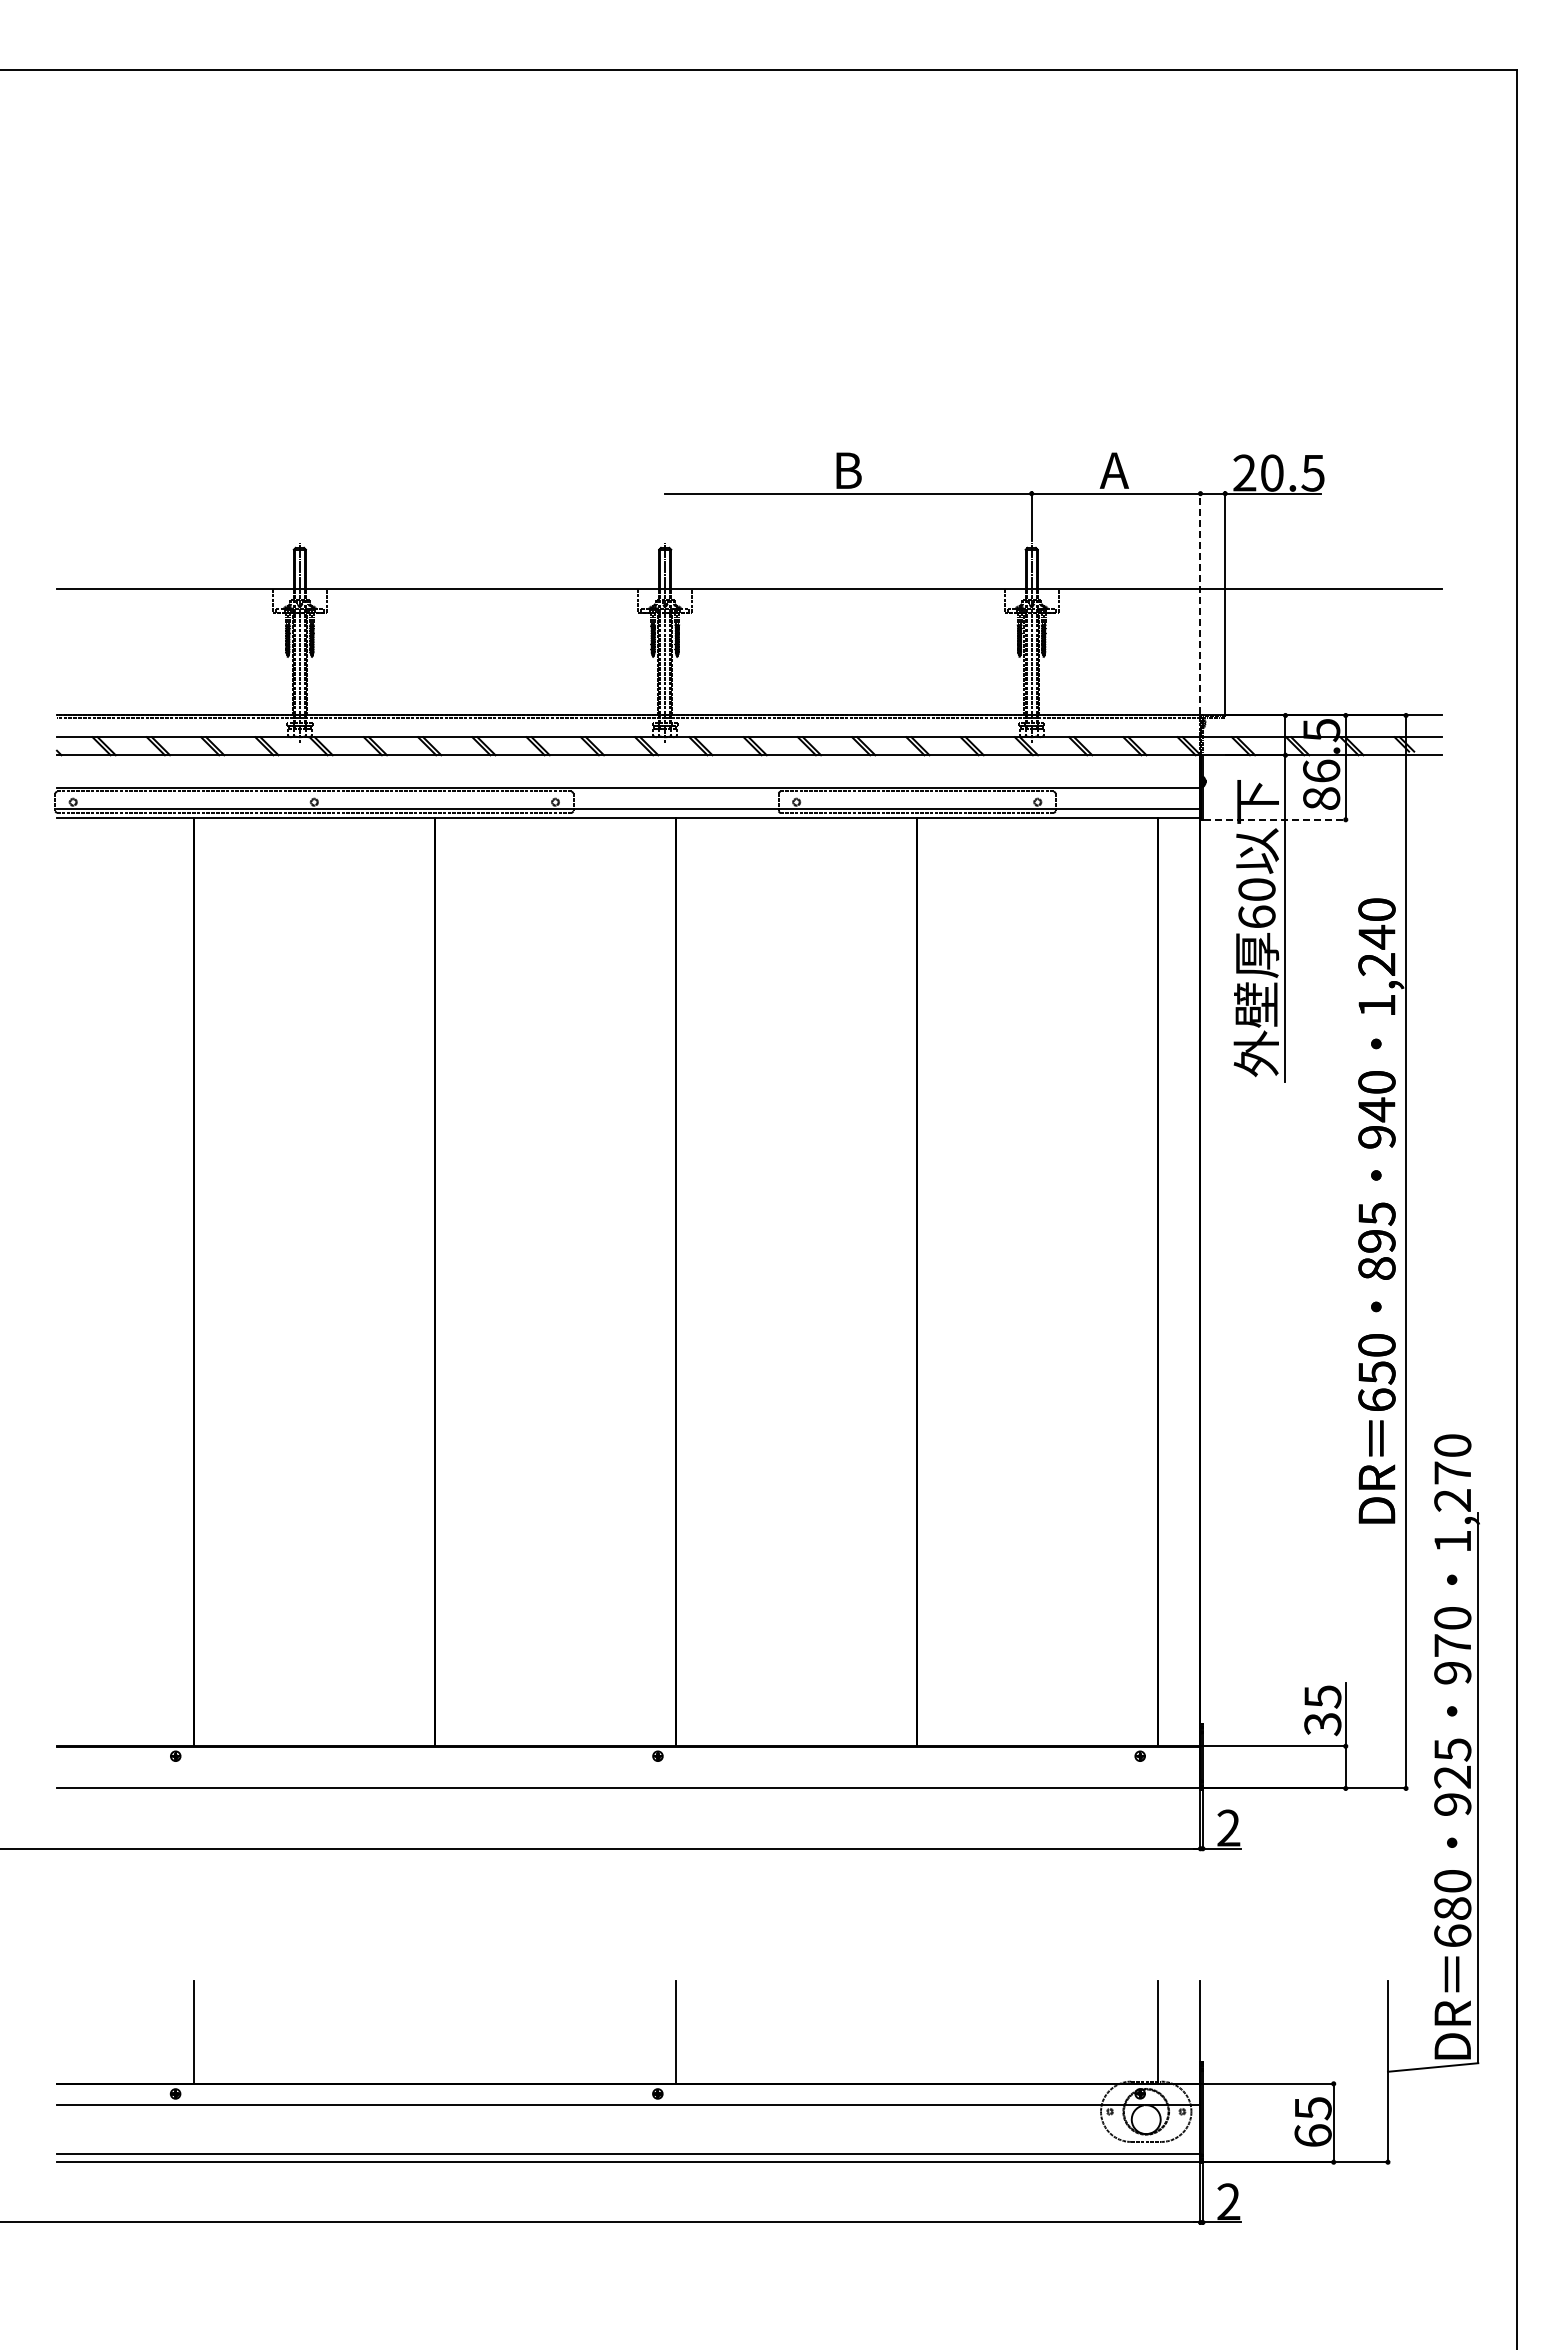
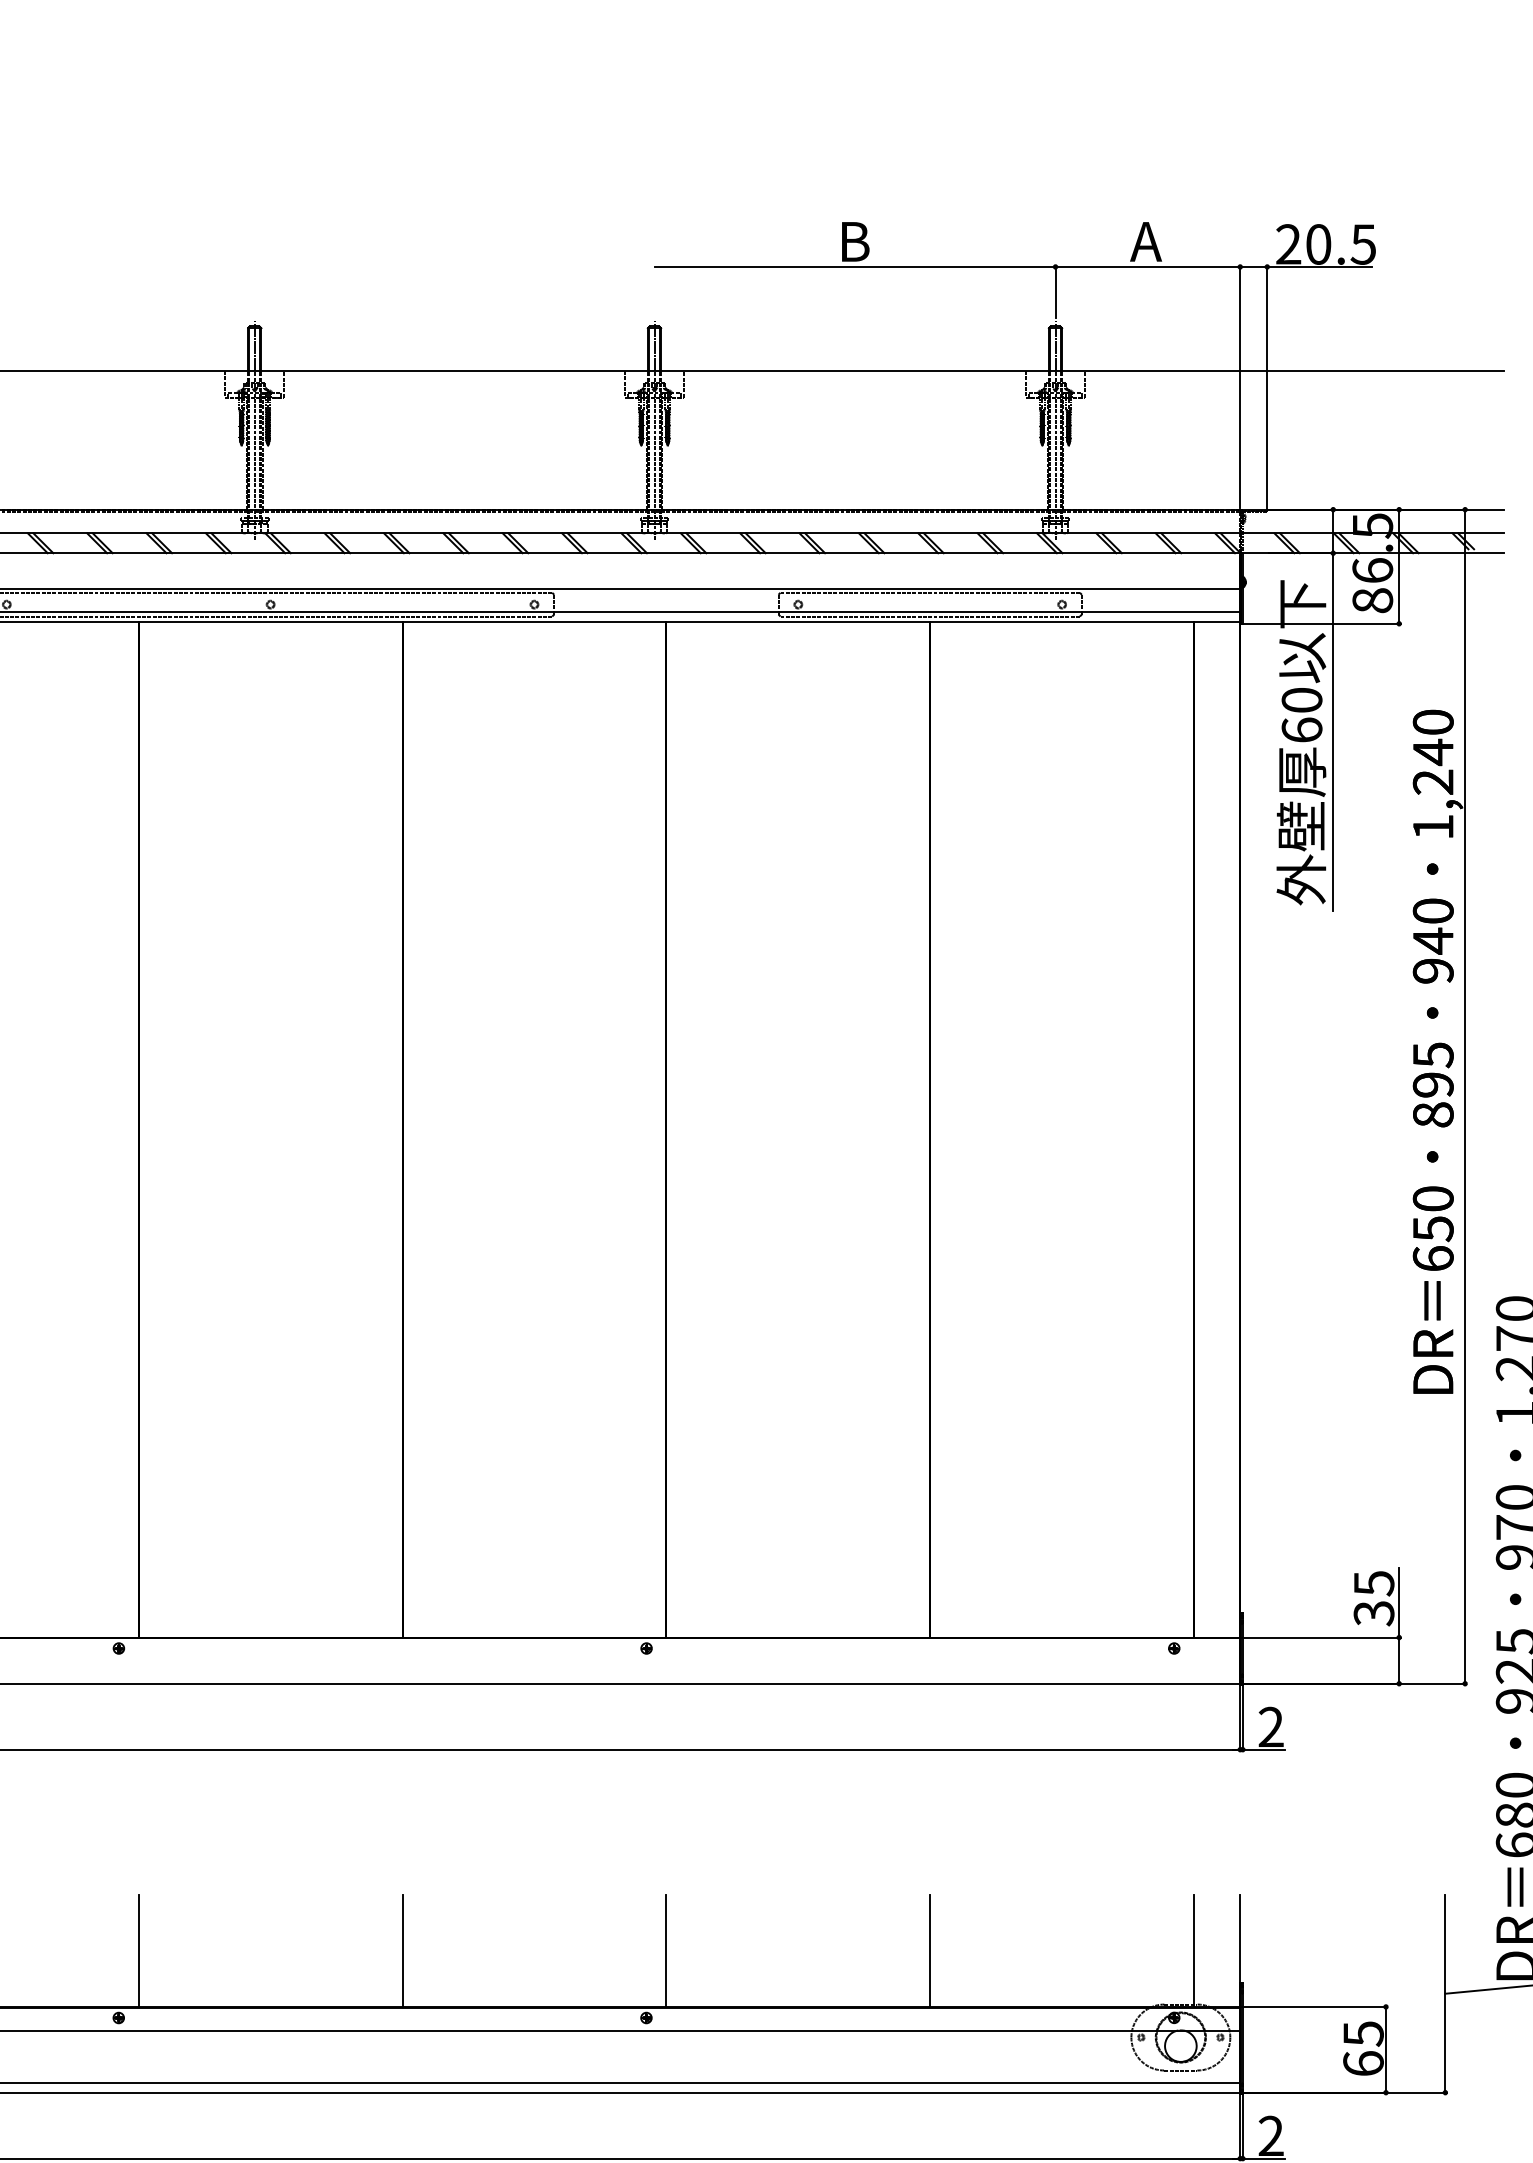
line: (1200, 603) -> (1240, 387), dashed -> solid
line: (1275, 819) -> (1322, 623), dashed -> solid
line: (434, 2032) -> (402, 1950), added
line: (917, 2032) -> (930, 1950), added

